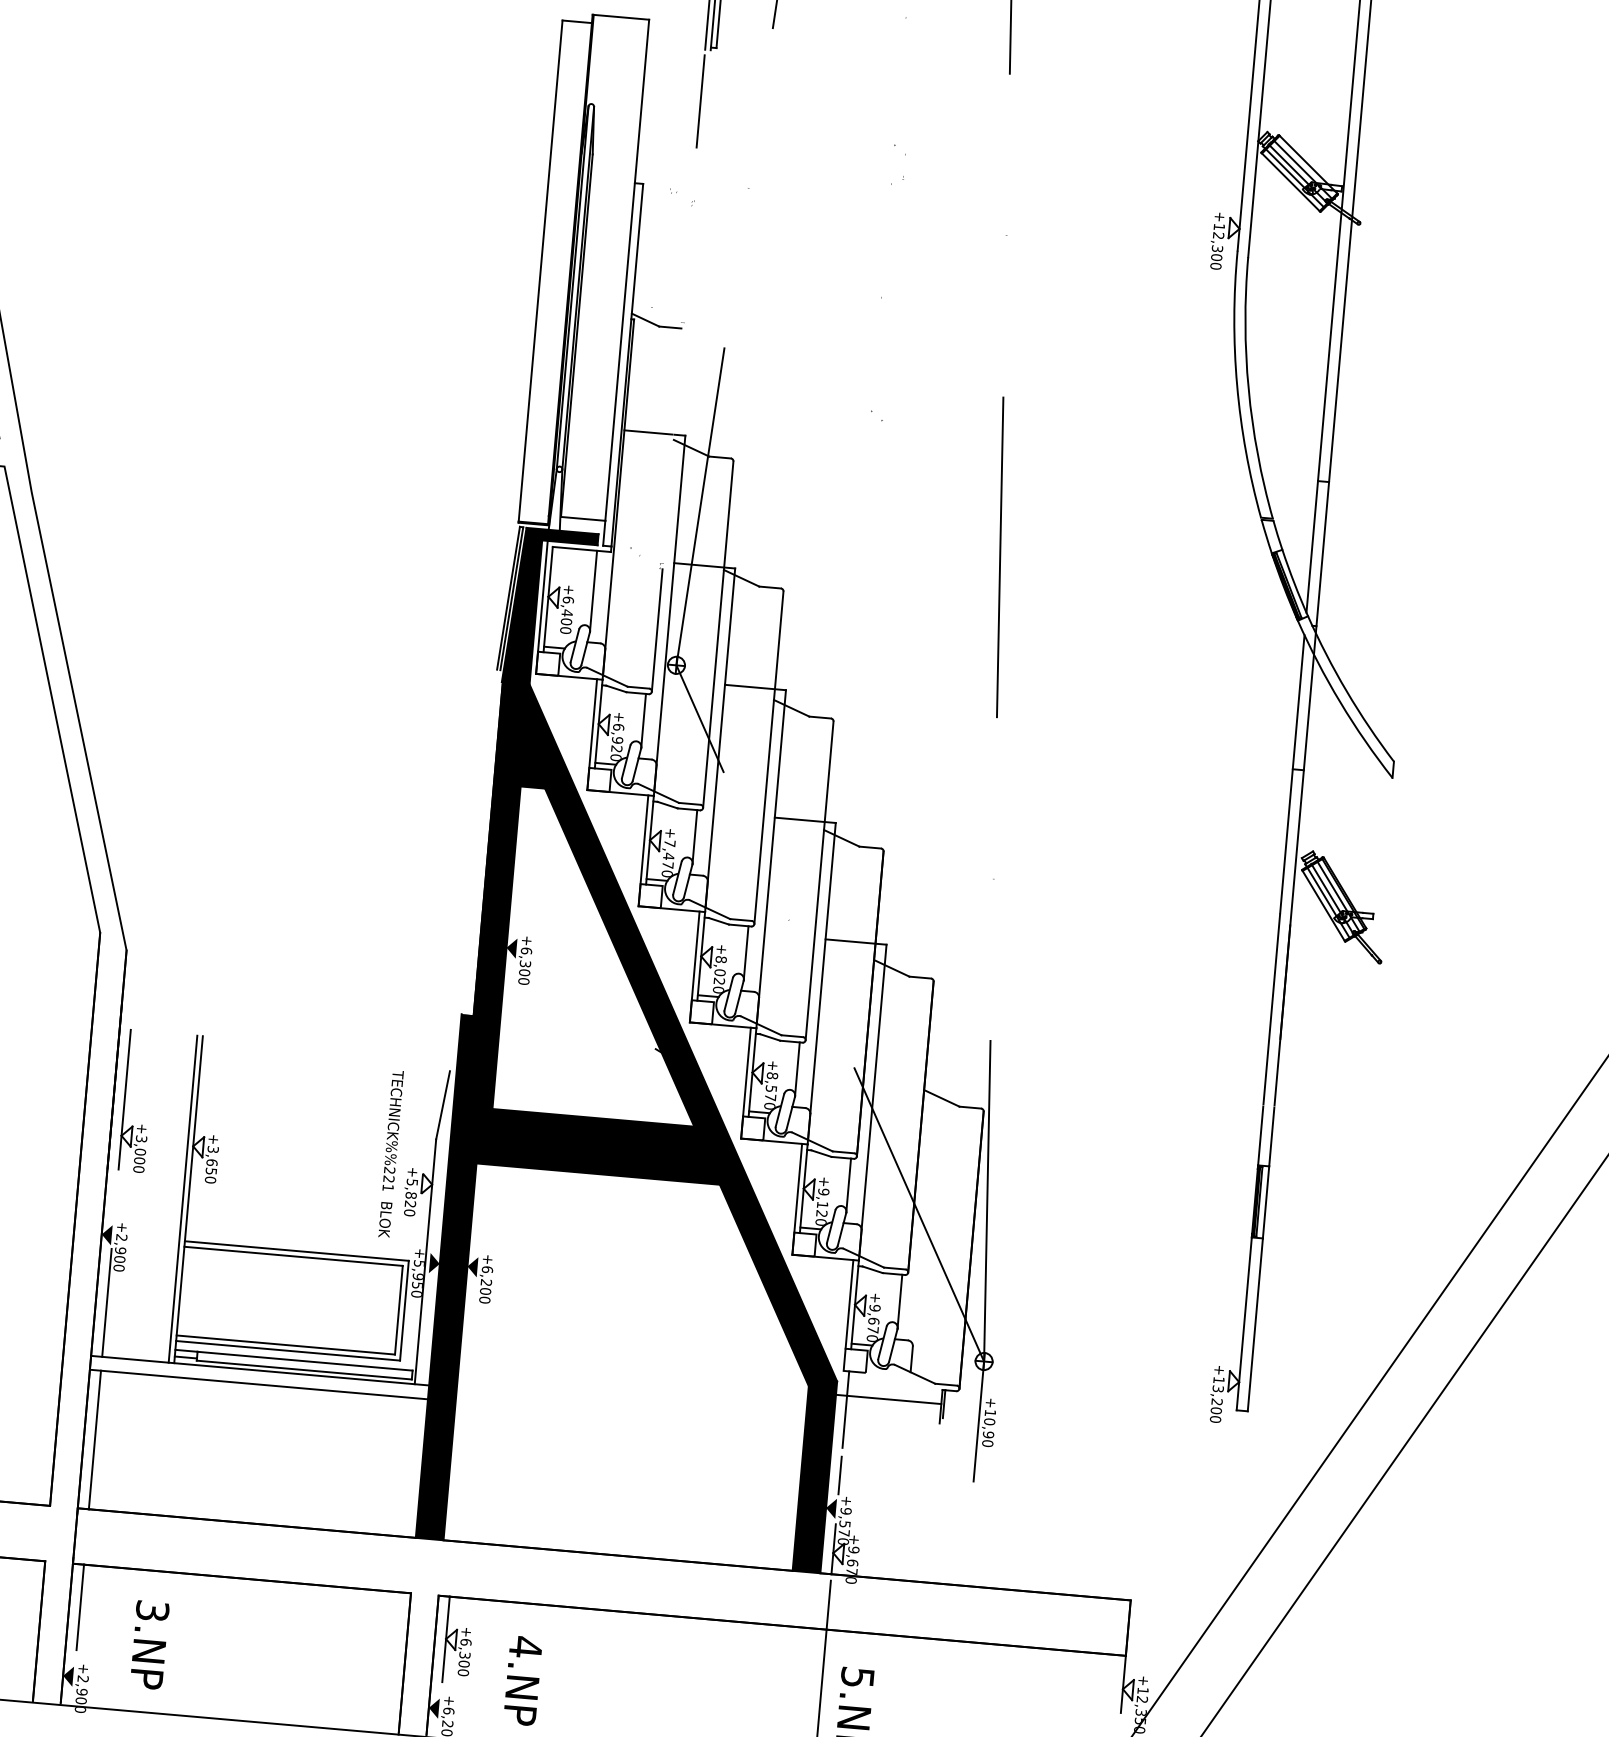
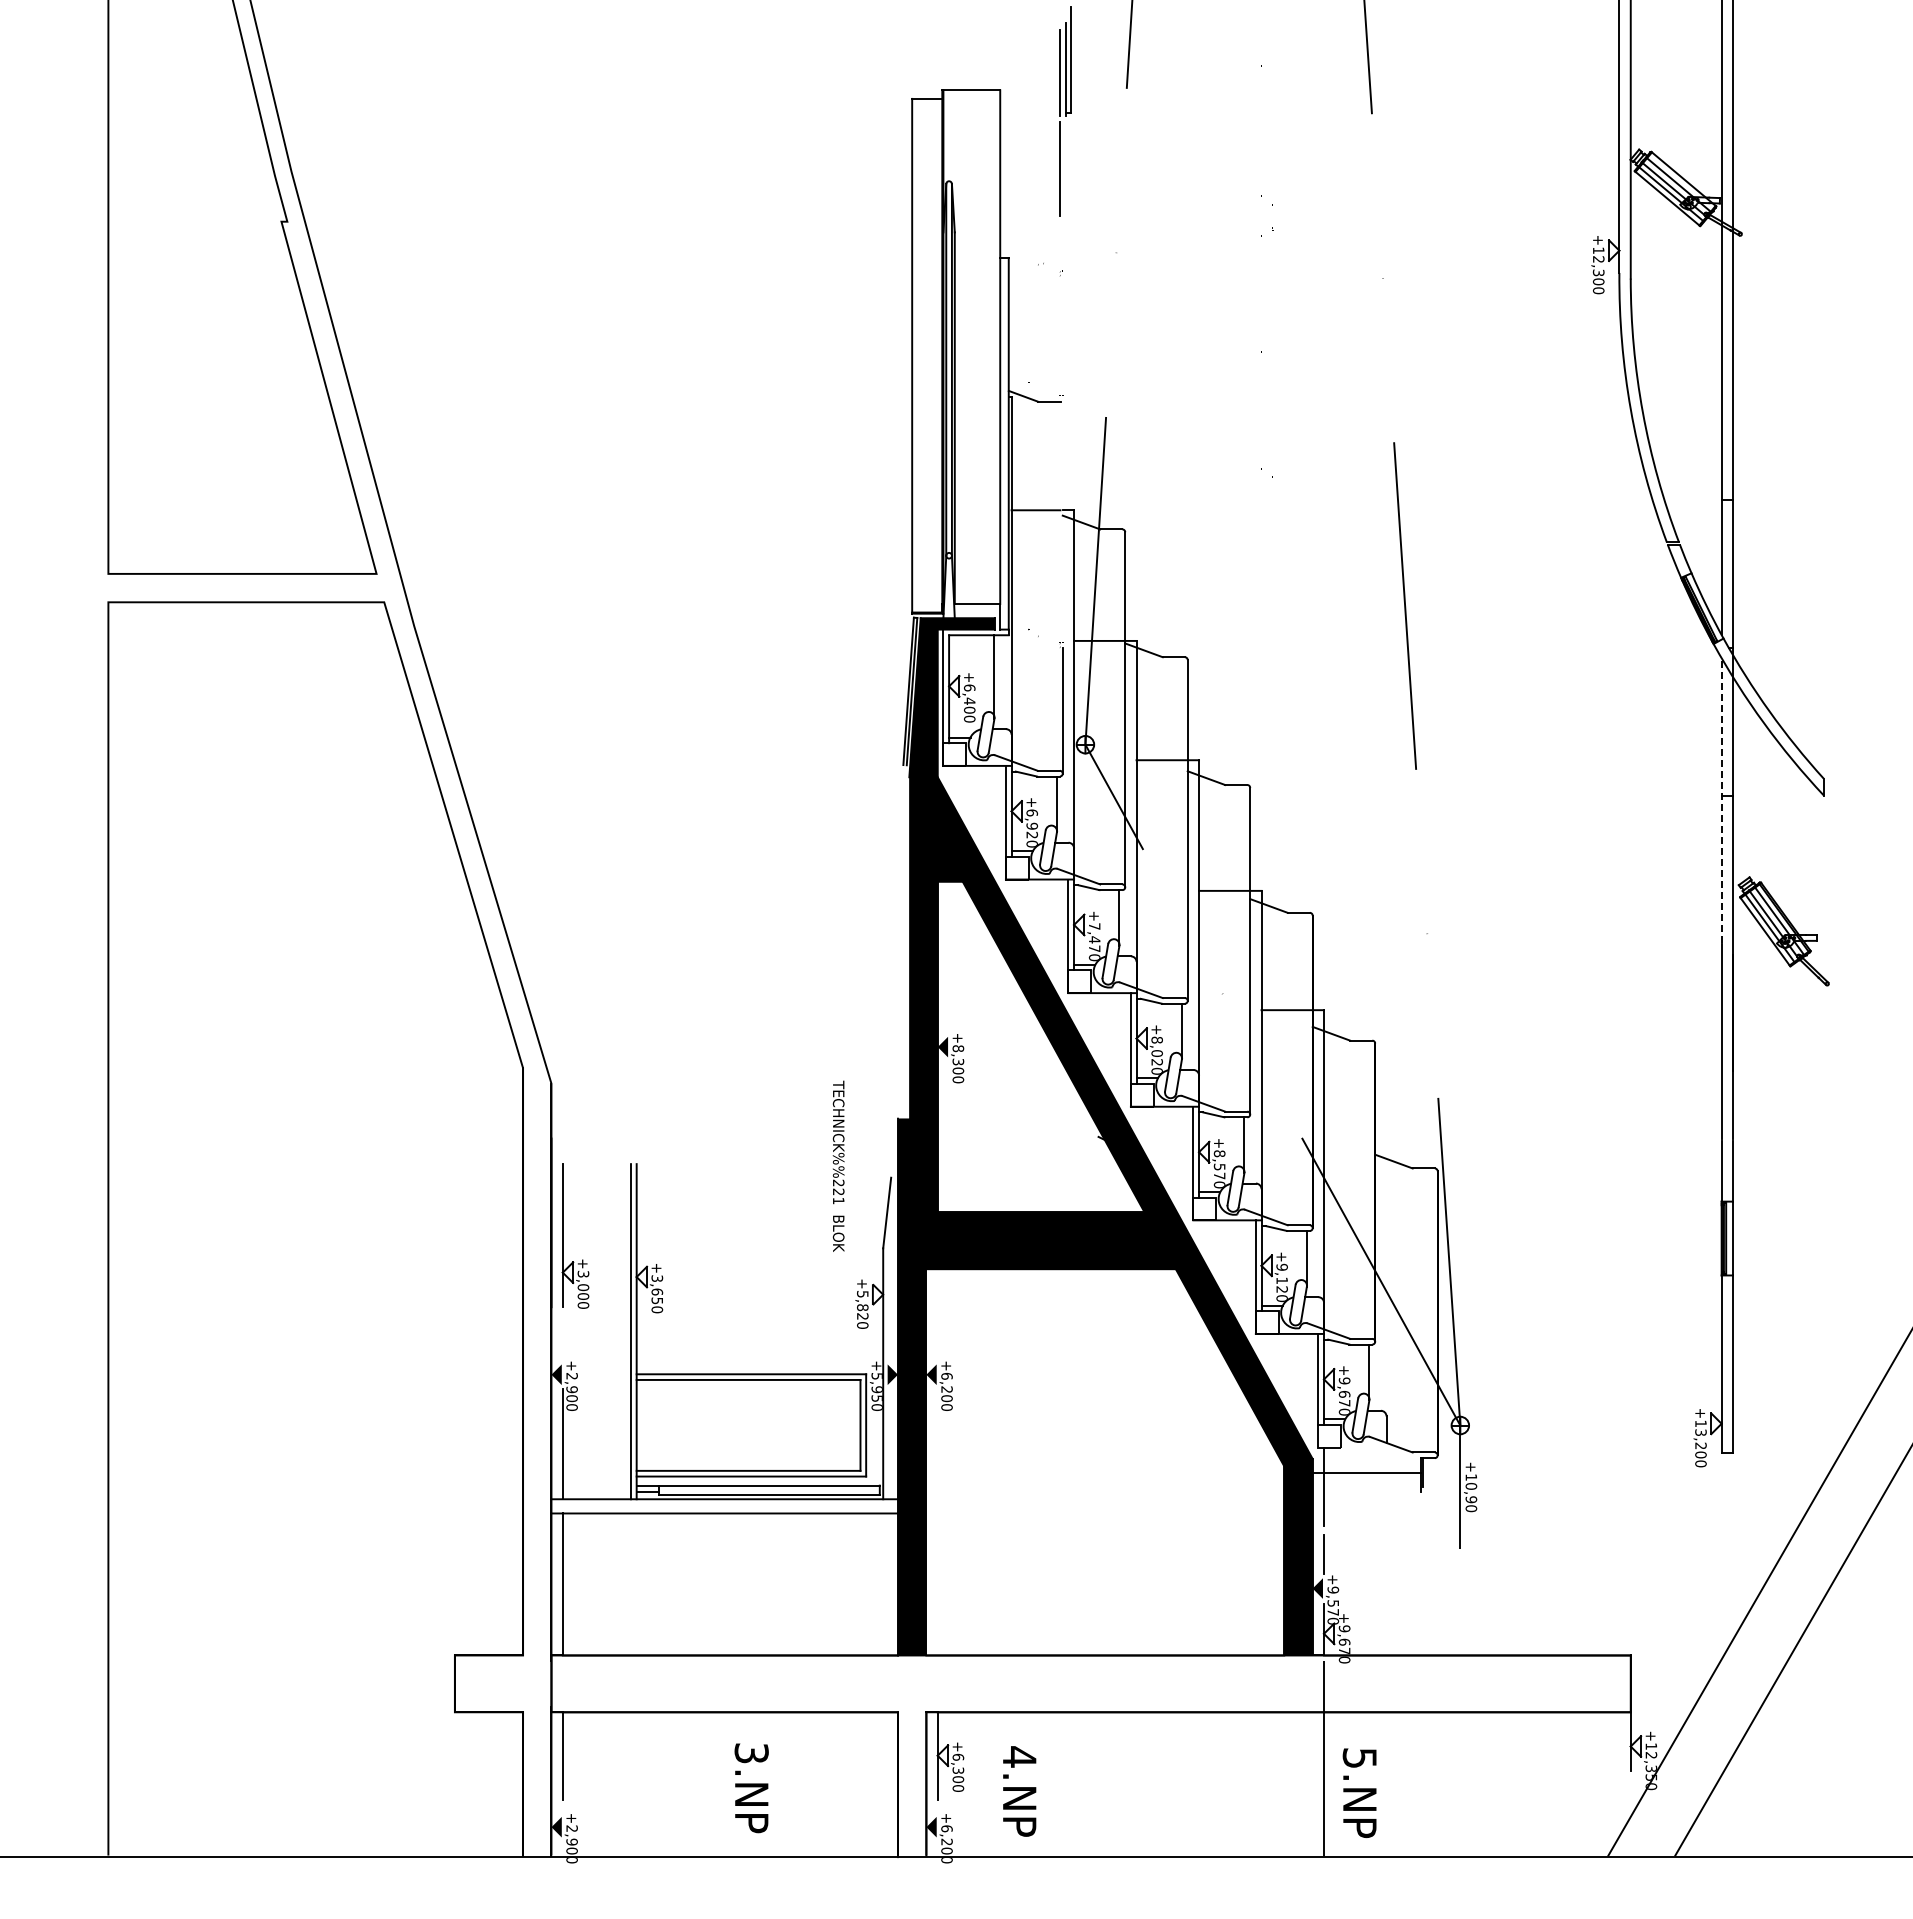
line: (1292, 774) -> (1721, 800), solid -> dashed
text: (526, 950) -> (958, 1048), +6,300 -> +8,300
text: (391, 1153) -> (838, 1165), moved
text: (149, 1645) -> (751, 1788), moved

